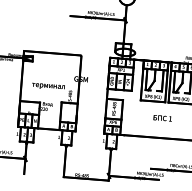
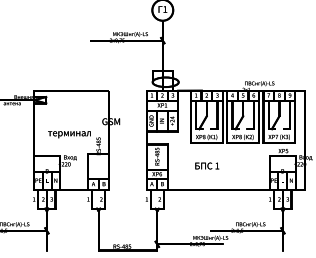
text: (163, 117) -> (207, 165), moved

